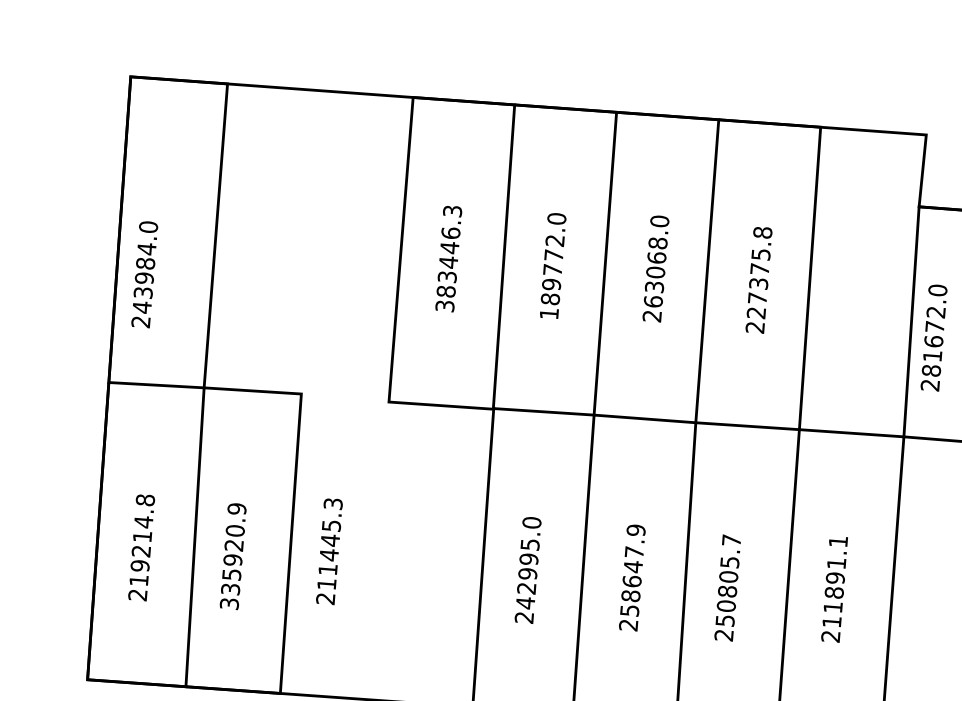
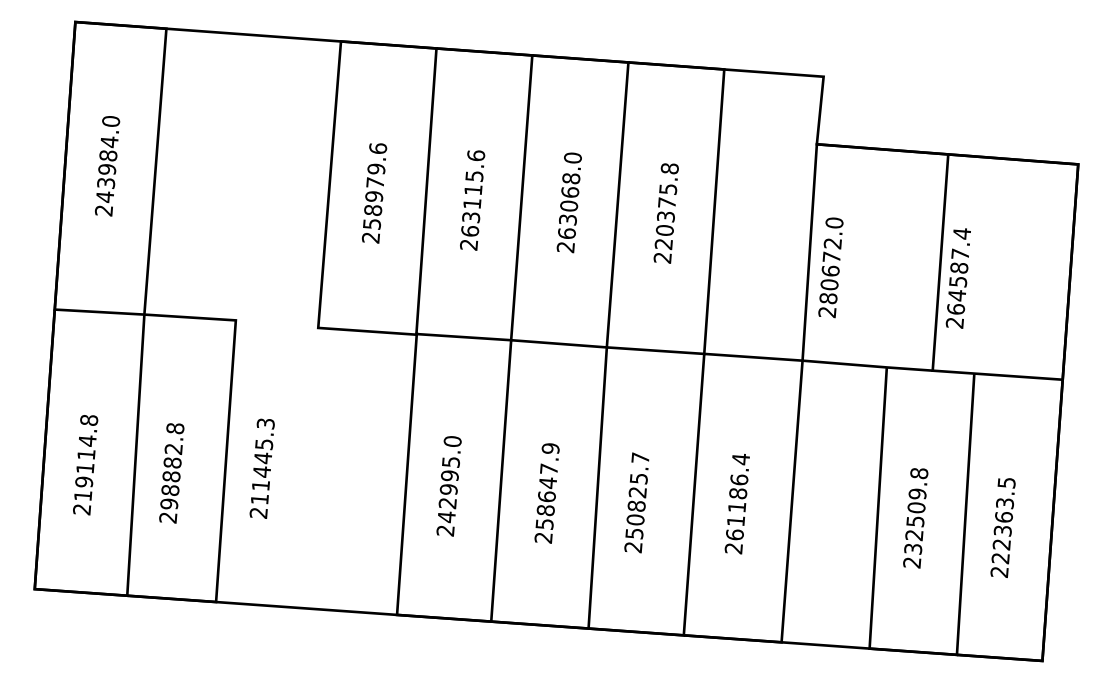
text: (448, 259) -> (374, 193), 383446.3 -> 258979.6
text: (552, 266) -> (472, 200), 189772.0 -> 263115.6
text: (144, 275) -> (107, 166), moved
text: (757, 297) -> (664, 229), 227375.8 -> 220375.8
text: (932, 355) -> (829, 284), 281672.0 -> 280672.0
text: (140, 551) -> (84, 468), 219214.8 -> 219114.8
text: (232, 556) -> (171, 473), 335920.9 -> 298882.8
text: (728, 577) -> (637, 492), 250805.7 -> 250825.7
text: (834, 581) -> (737, 496), 211891.1 -> 261186.4

